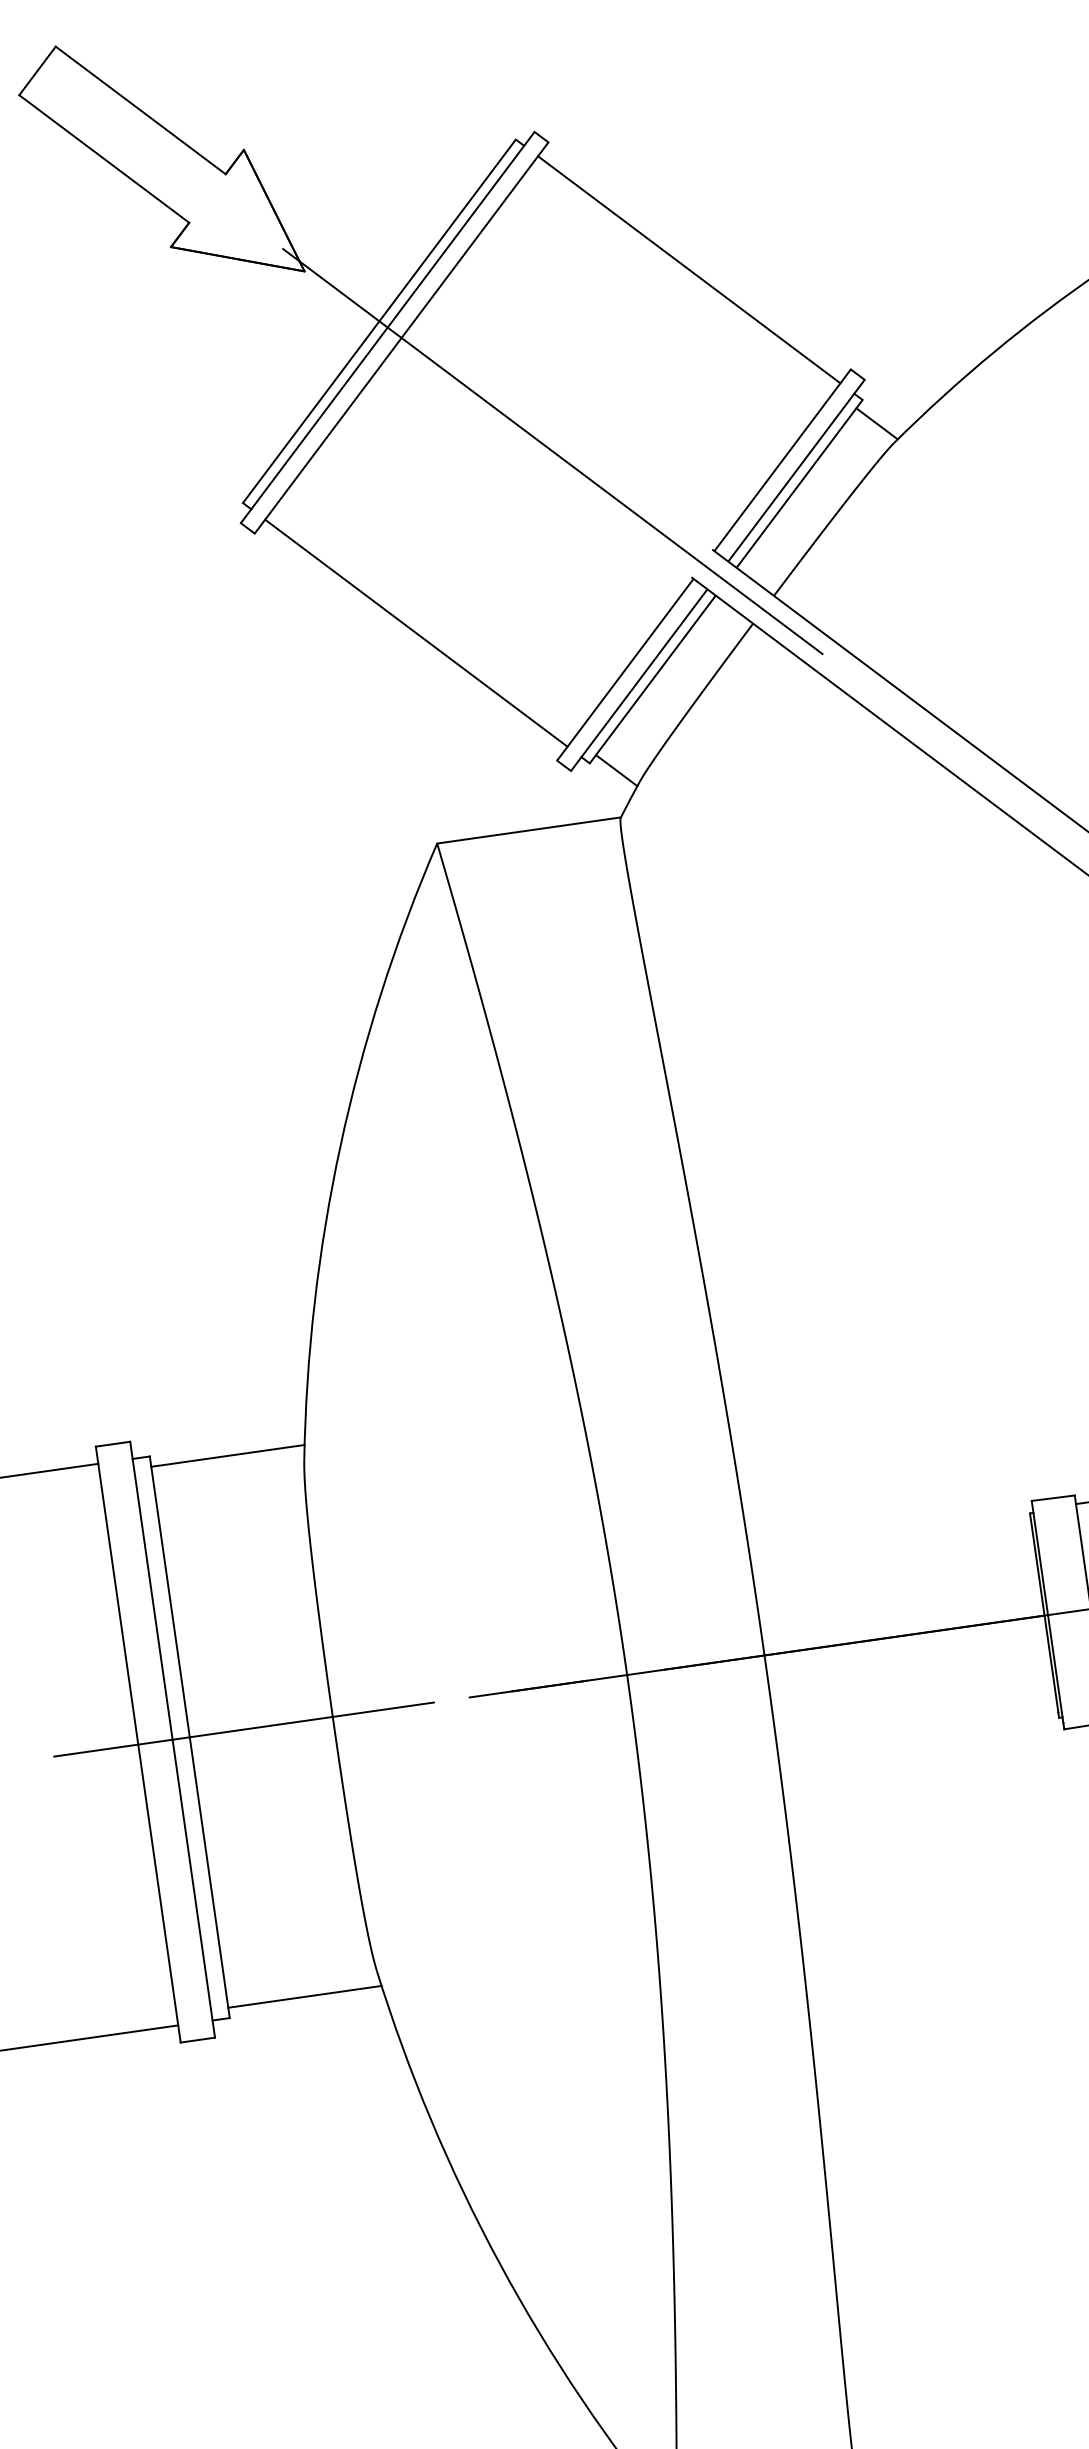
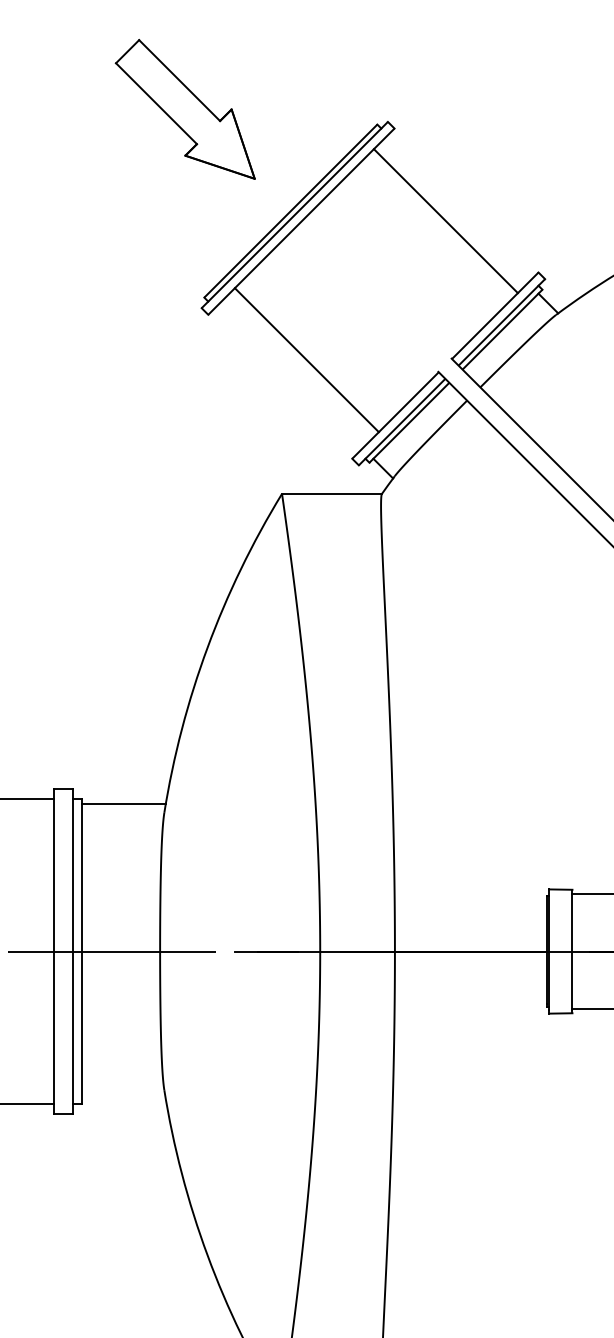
line: (688, 270) -> (445, 221), moved
line: (552, 451) -> (373, 293), removed
line: (415, 633) -> (306, 360), moved
line: (303, 1996) -> (123, 1098), removed

